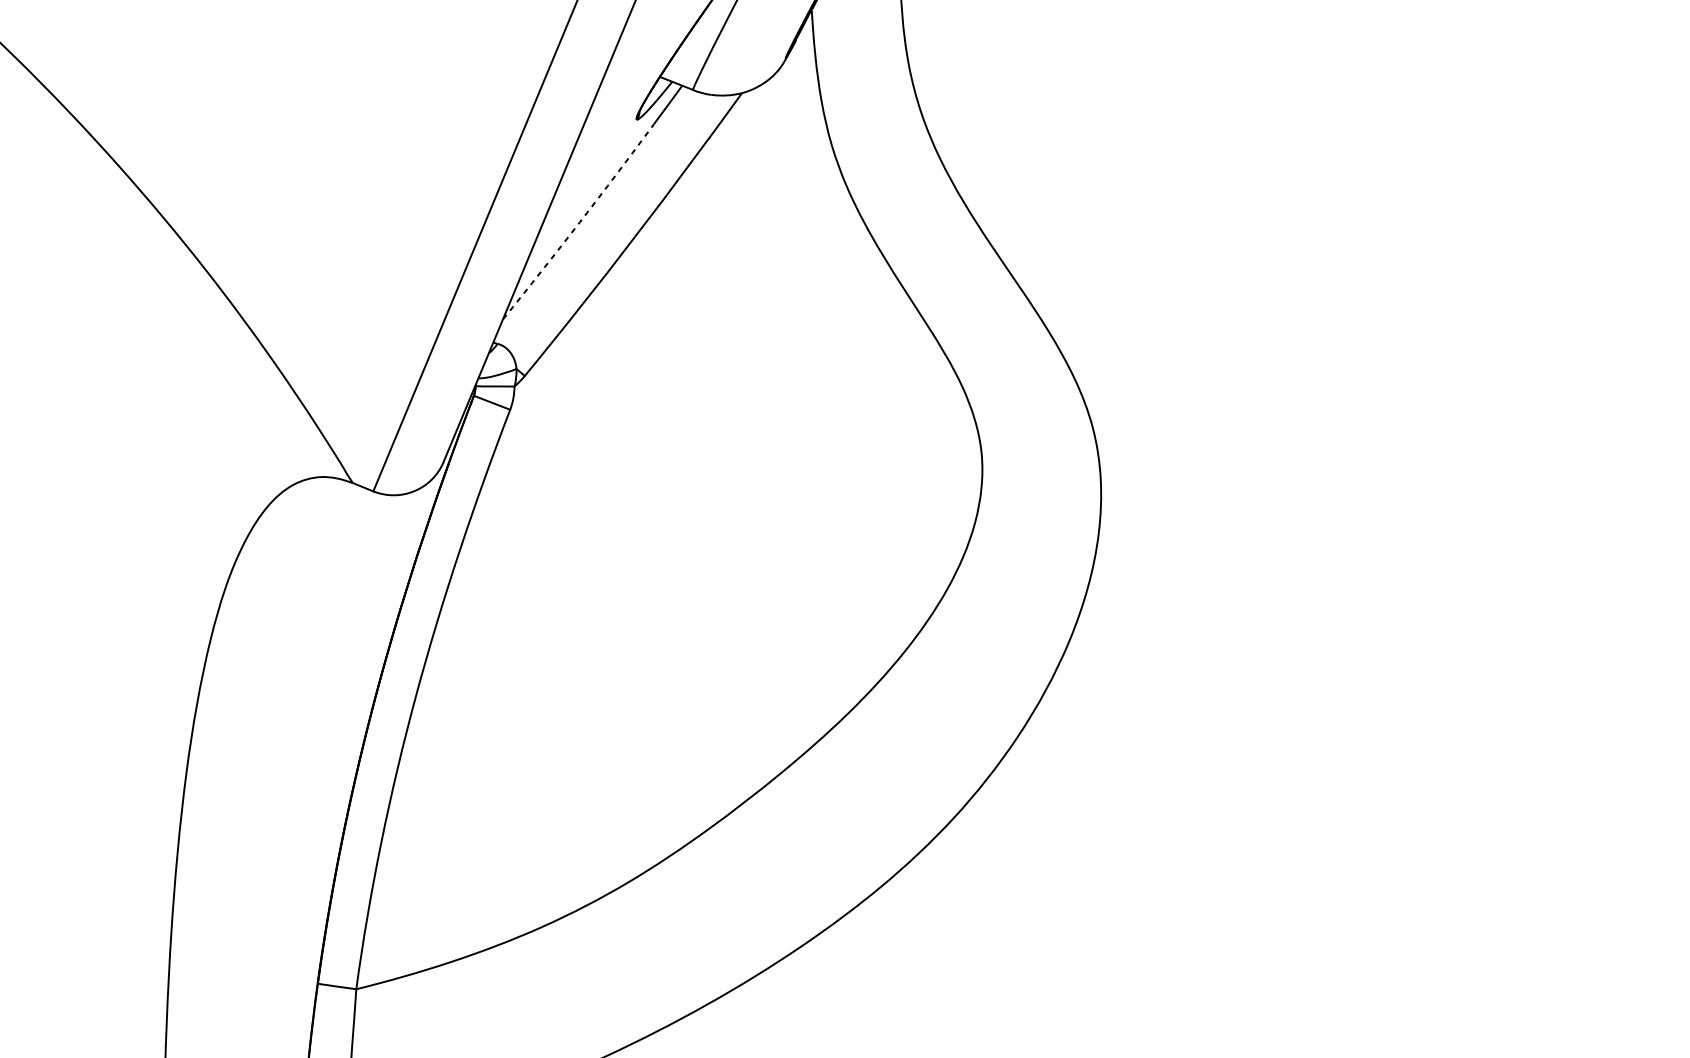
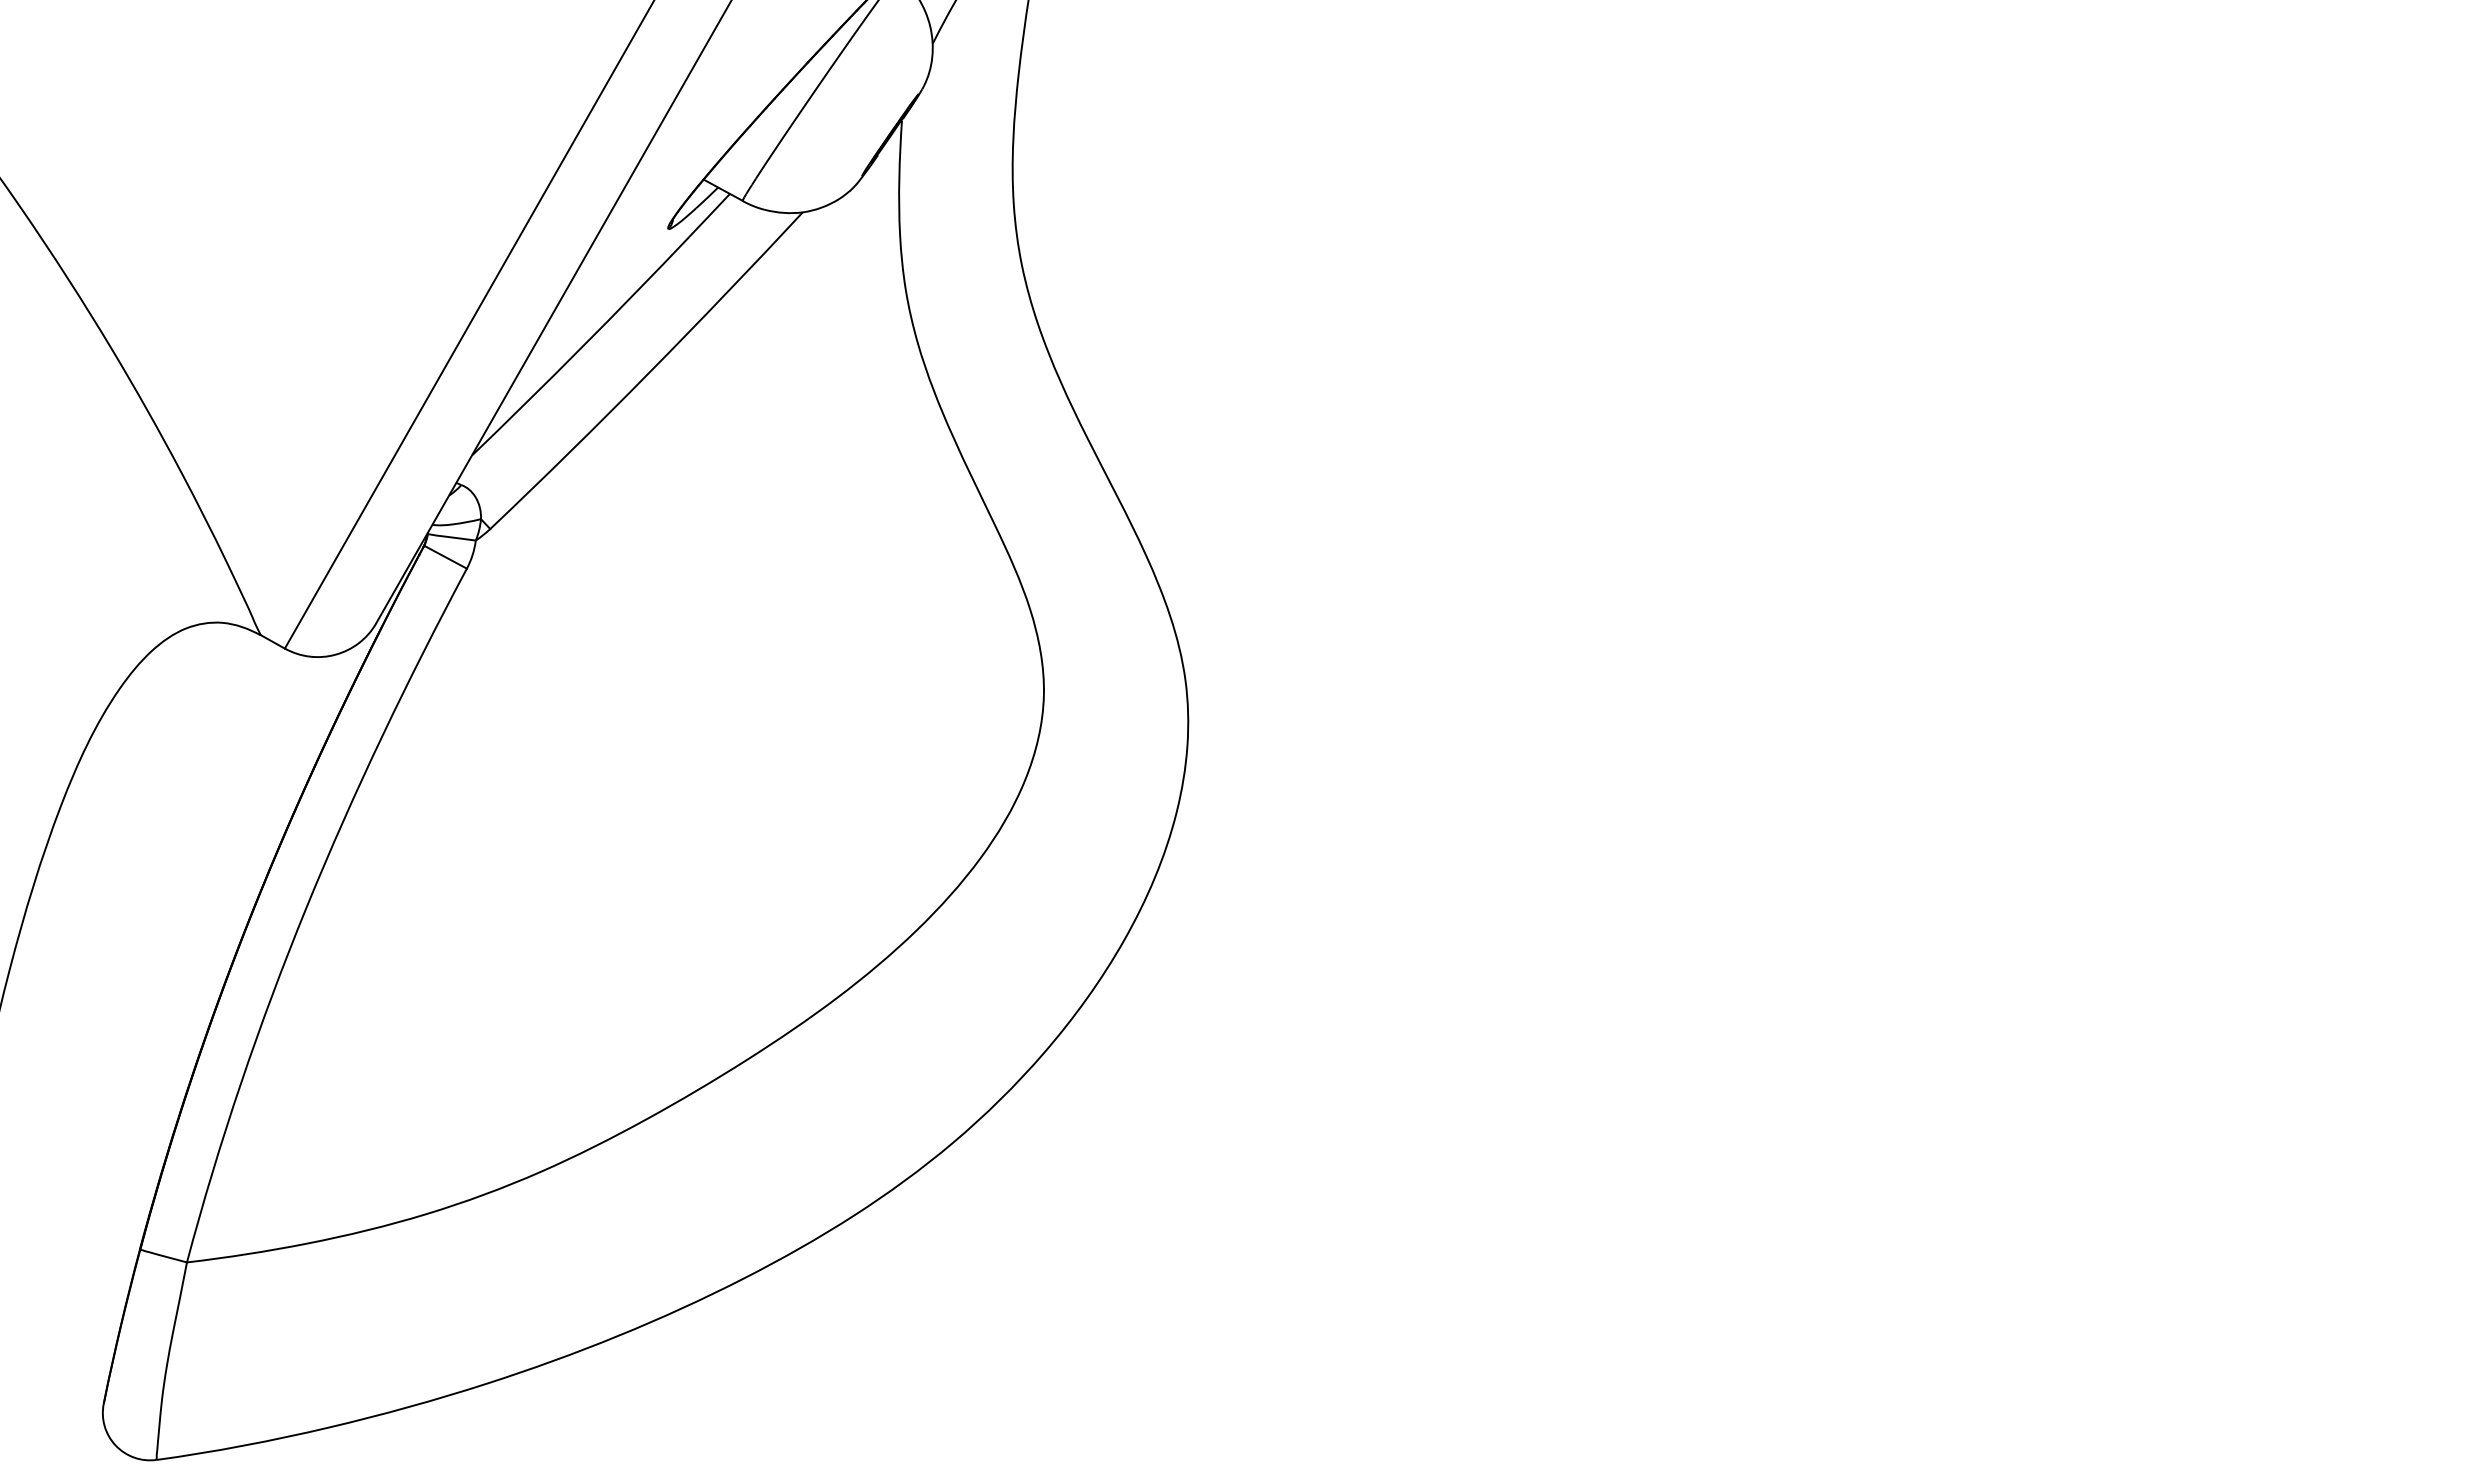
arc: (579, 222) -> (581, 347), dashed -> solid

